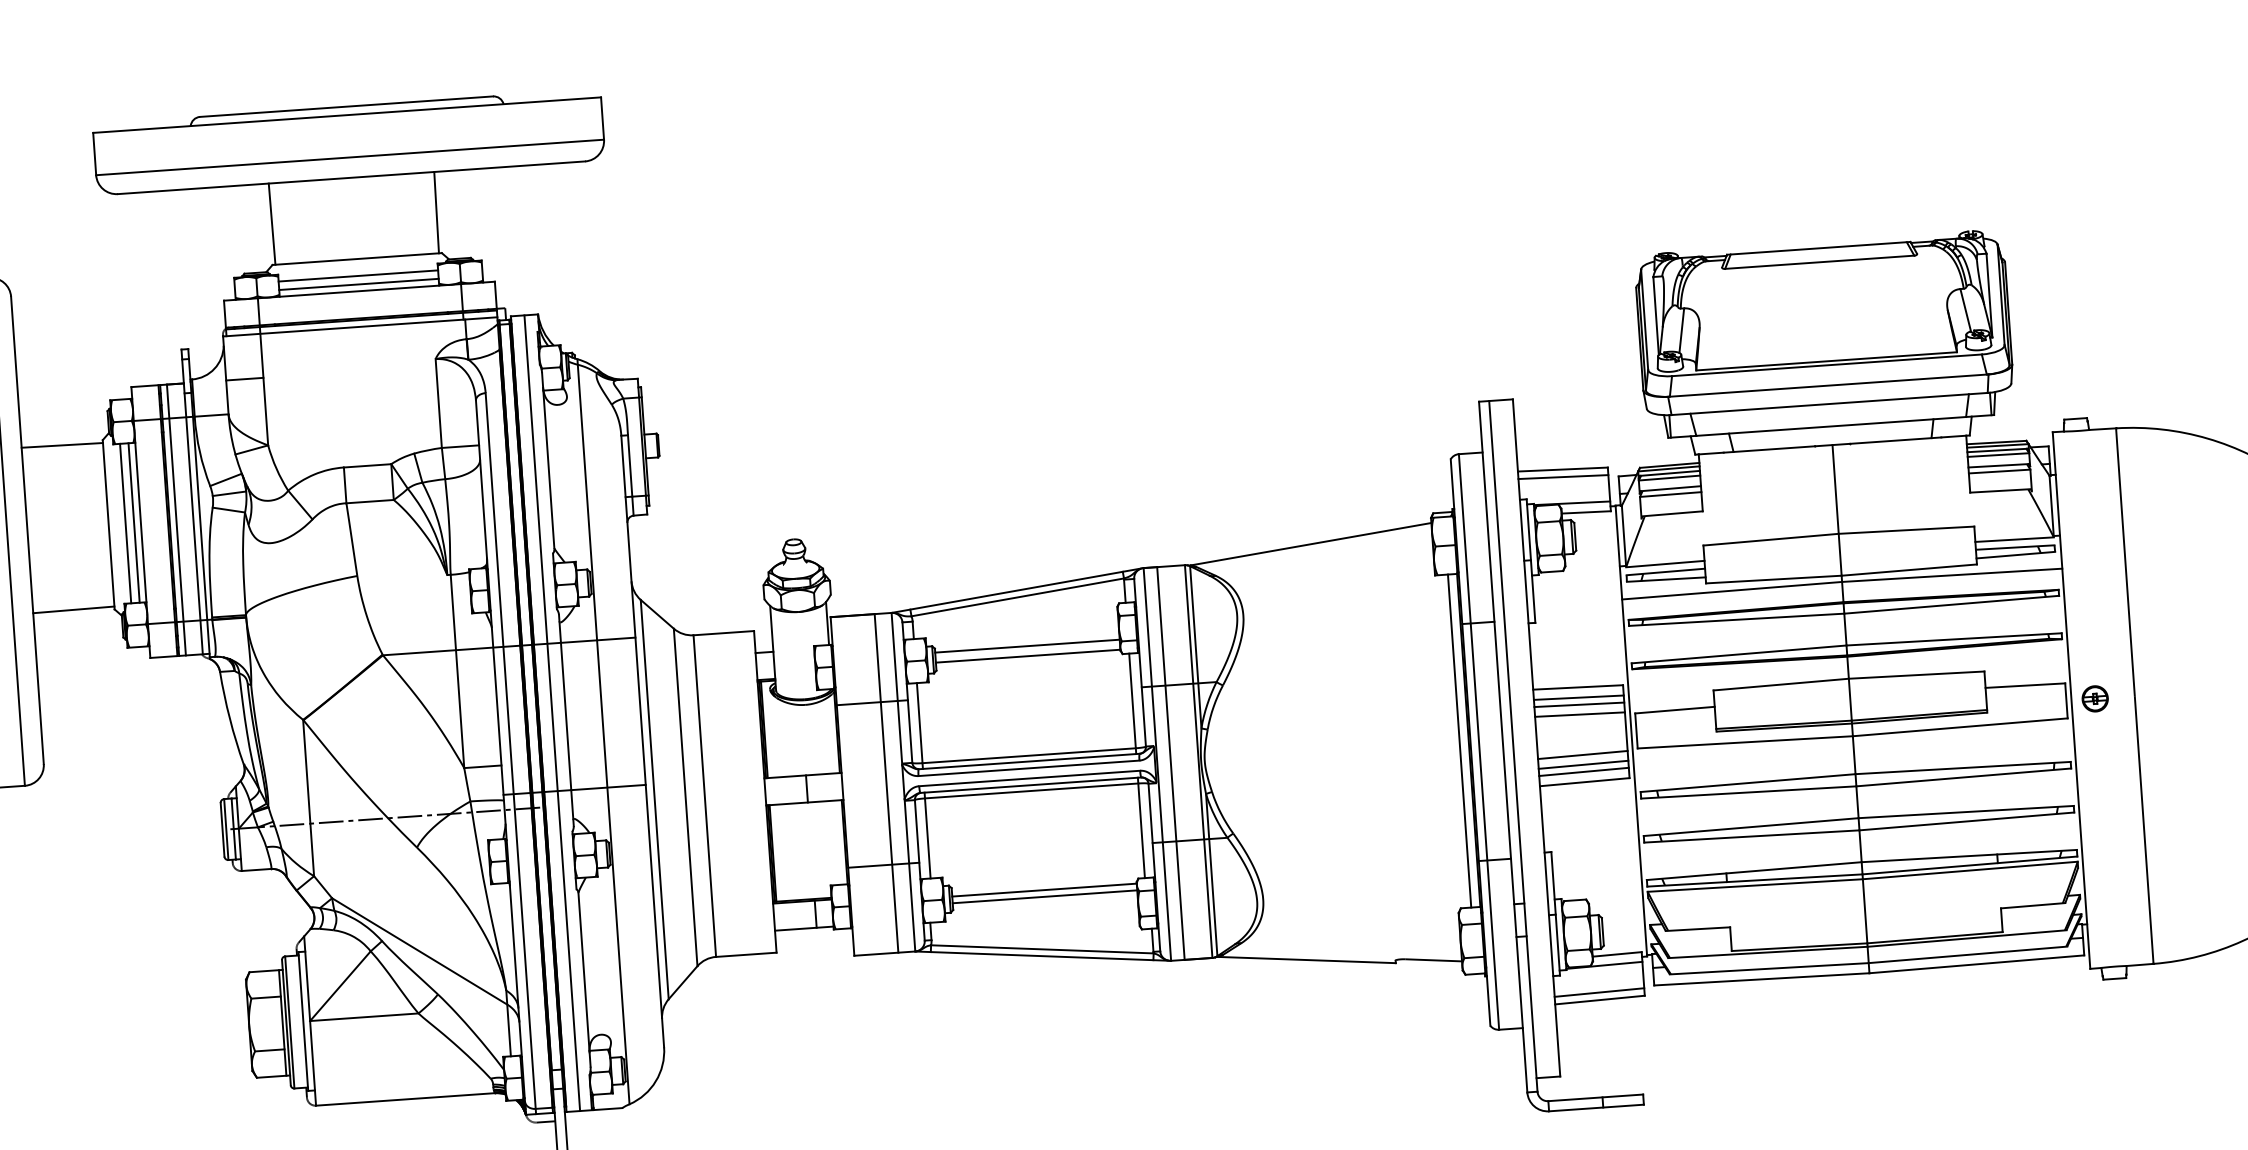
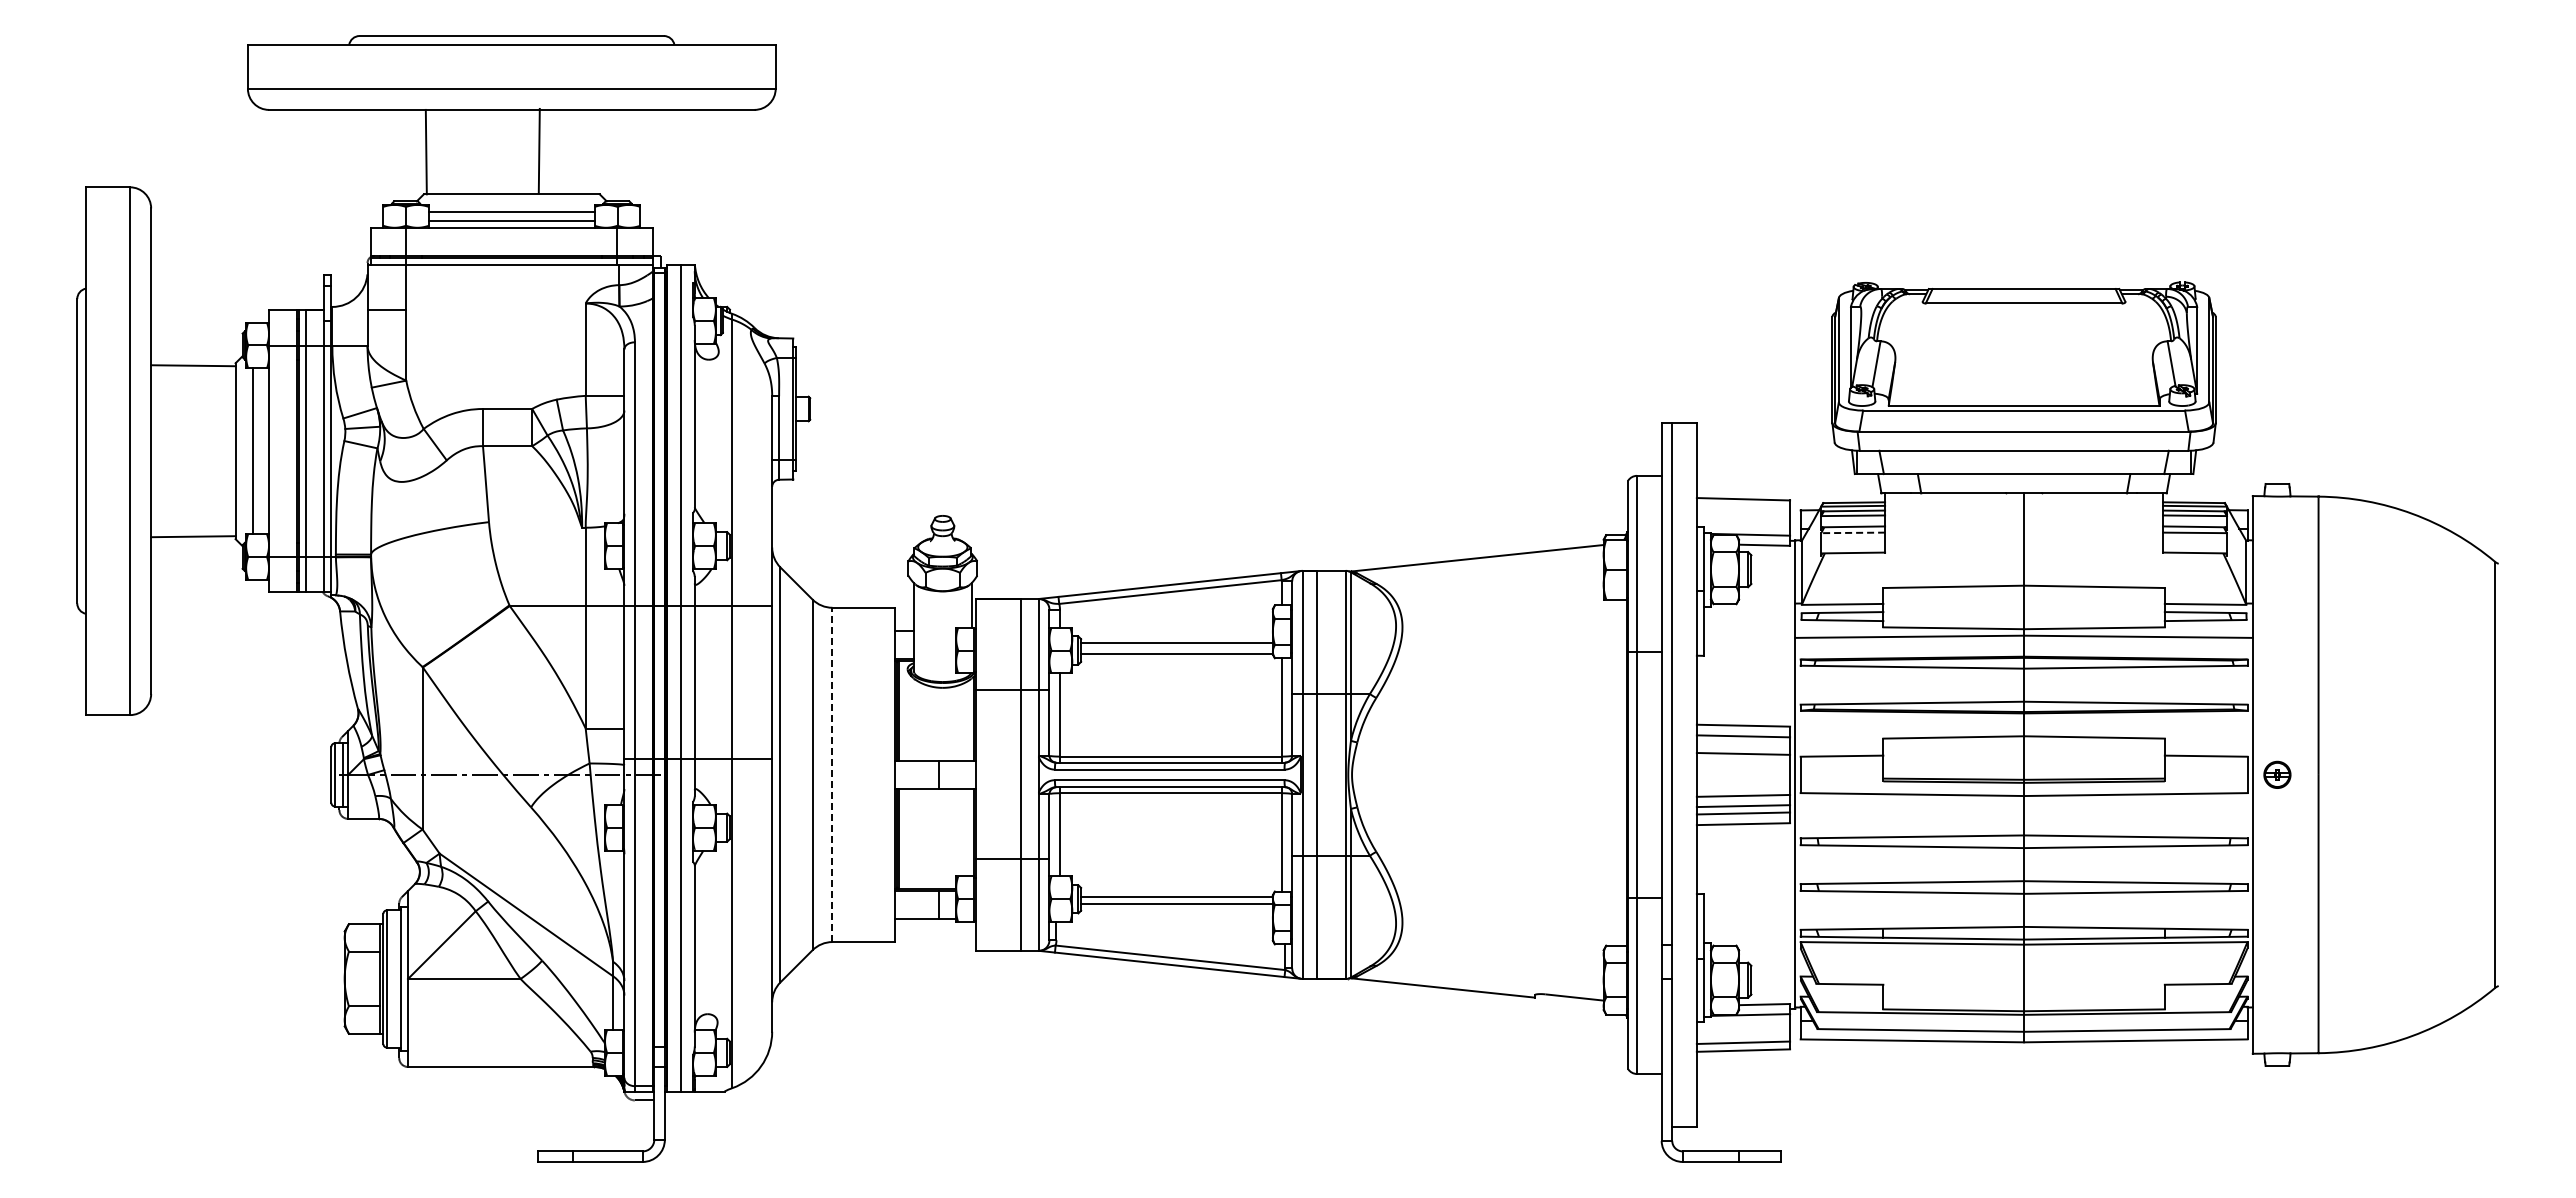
line: (435, 212) -> (538, 150), moved
line: (1563, 476) -> (1743, 506), removed
line: (1670, 494) -> (1853, 532), solid -> dashed
line: (134, 523) -> (262, 451), removed
line: (1579, 704) -> (1743, 743), removed
line: (1460, 740) -> (1617, 772), removed
line: (704, 795) -> (832, 774), solid -> dashed

